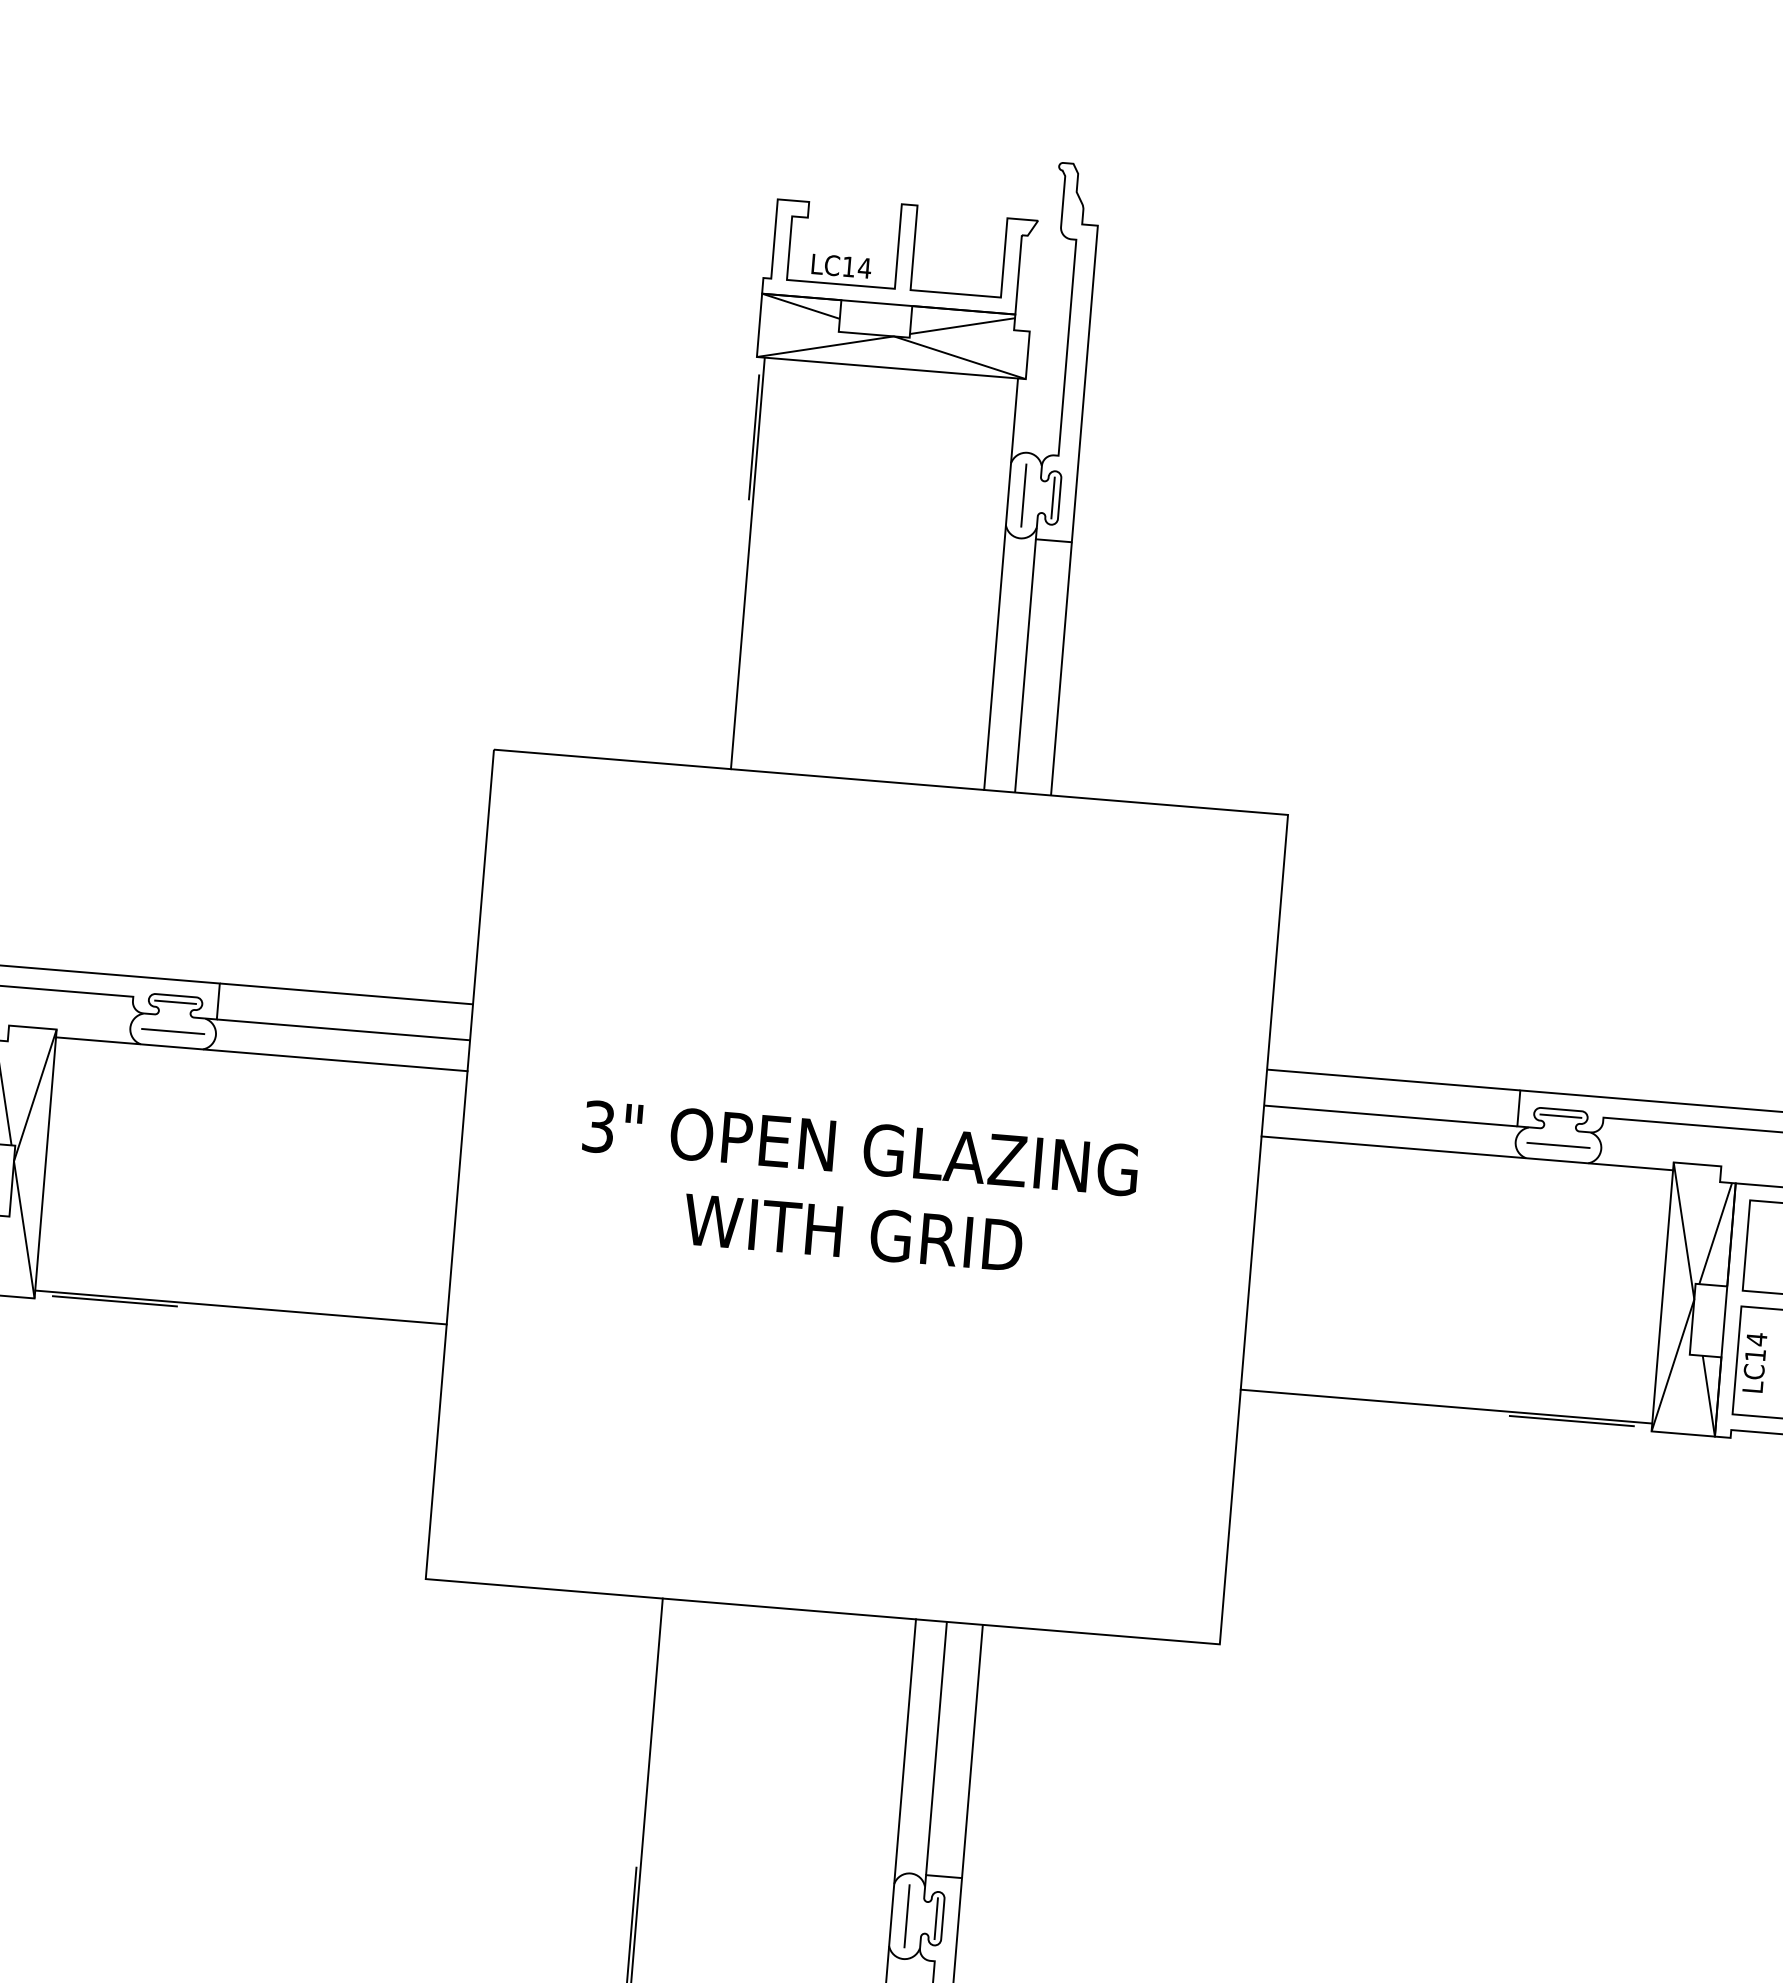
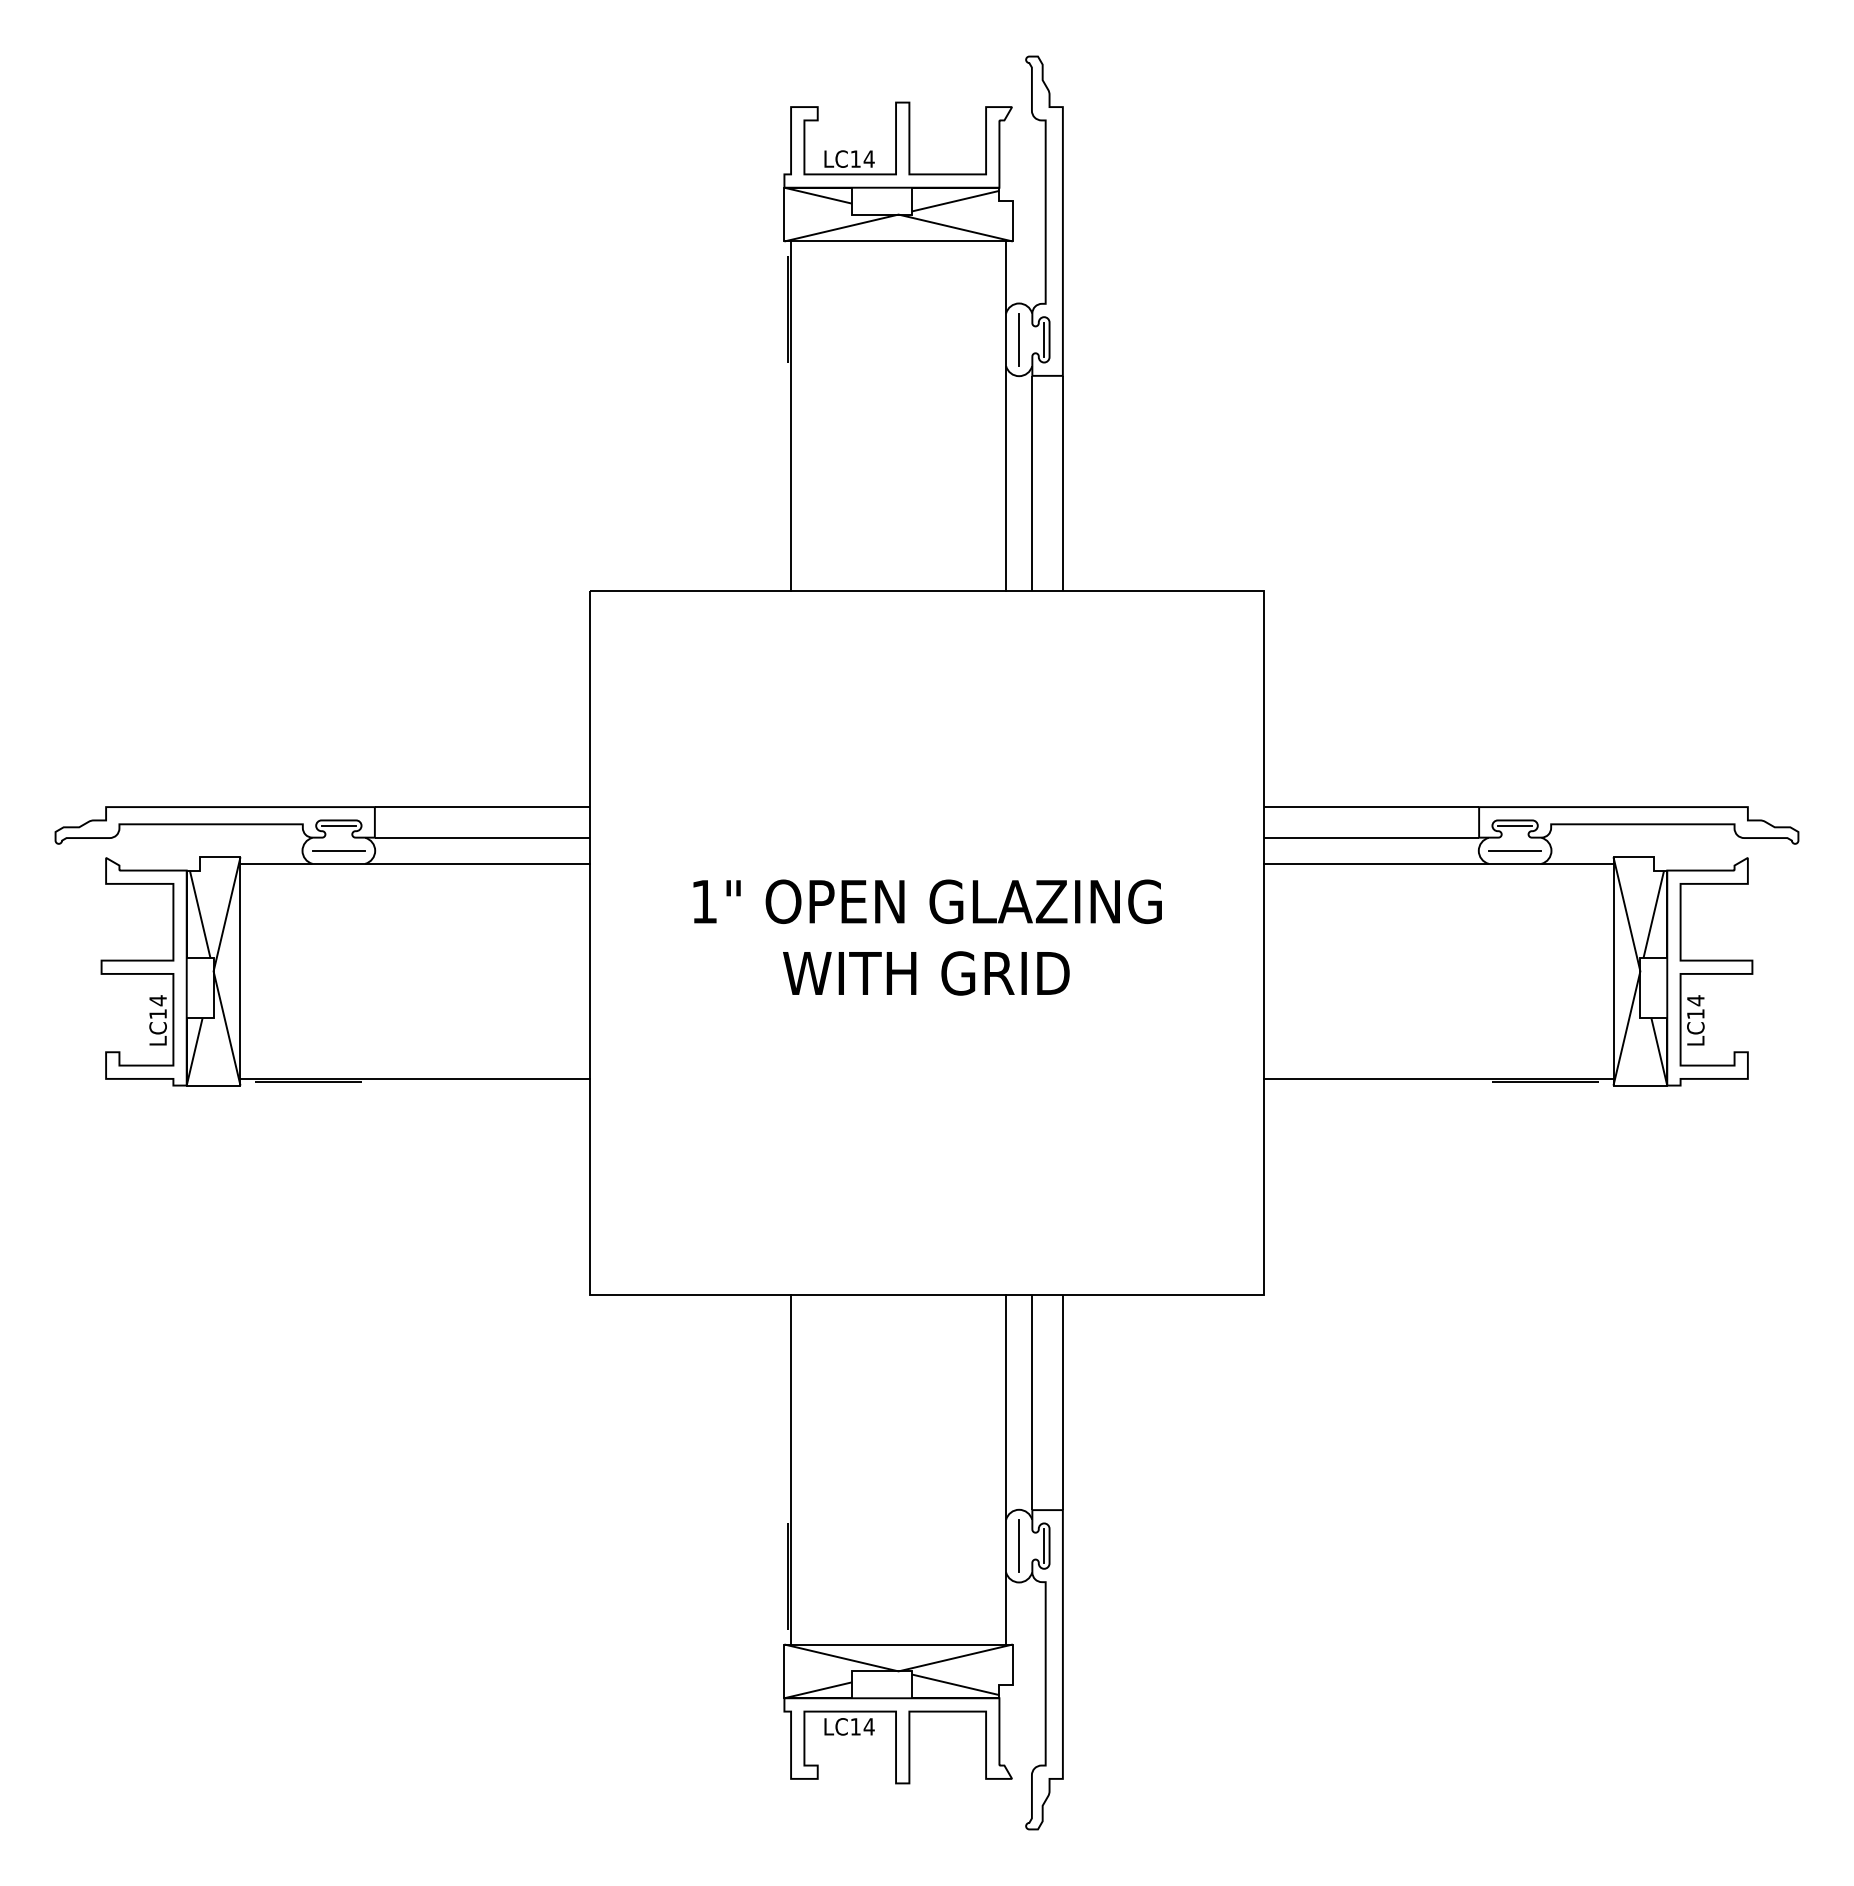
text: (598, 1126) -> (704, 901), 3" -> 1"

